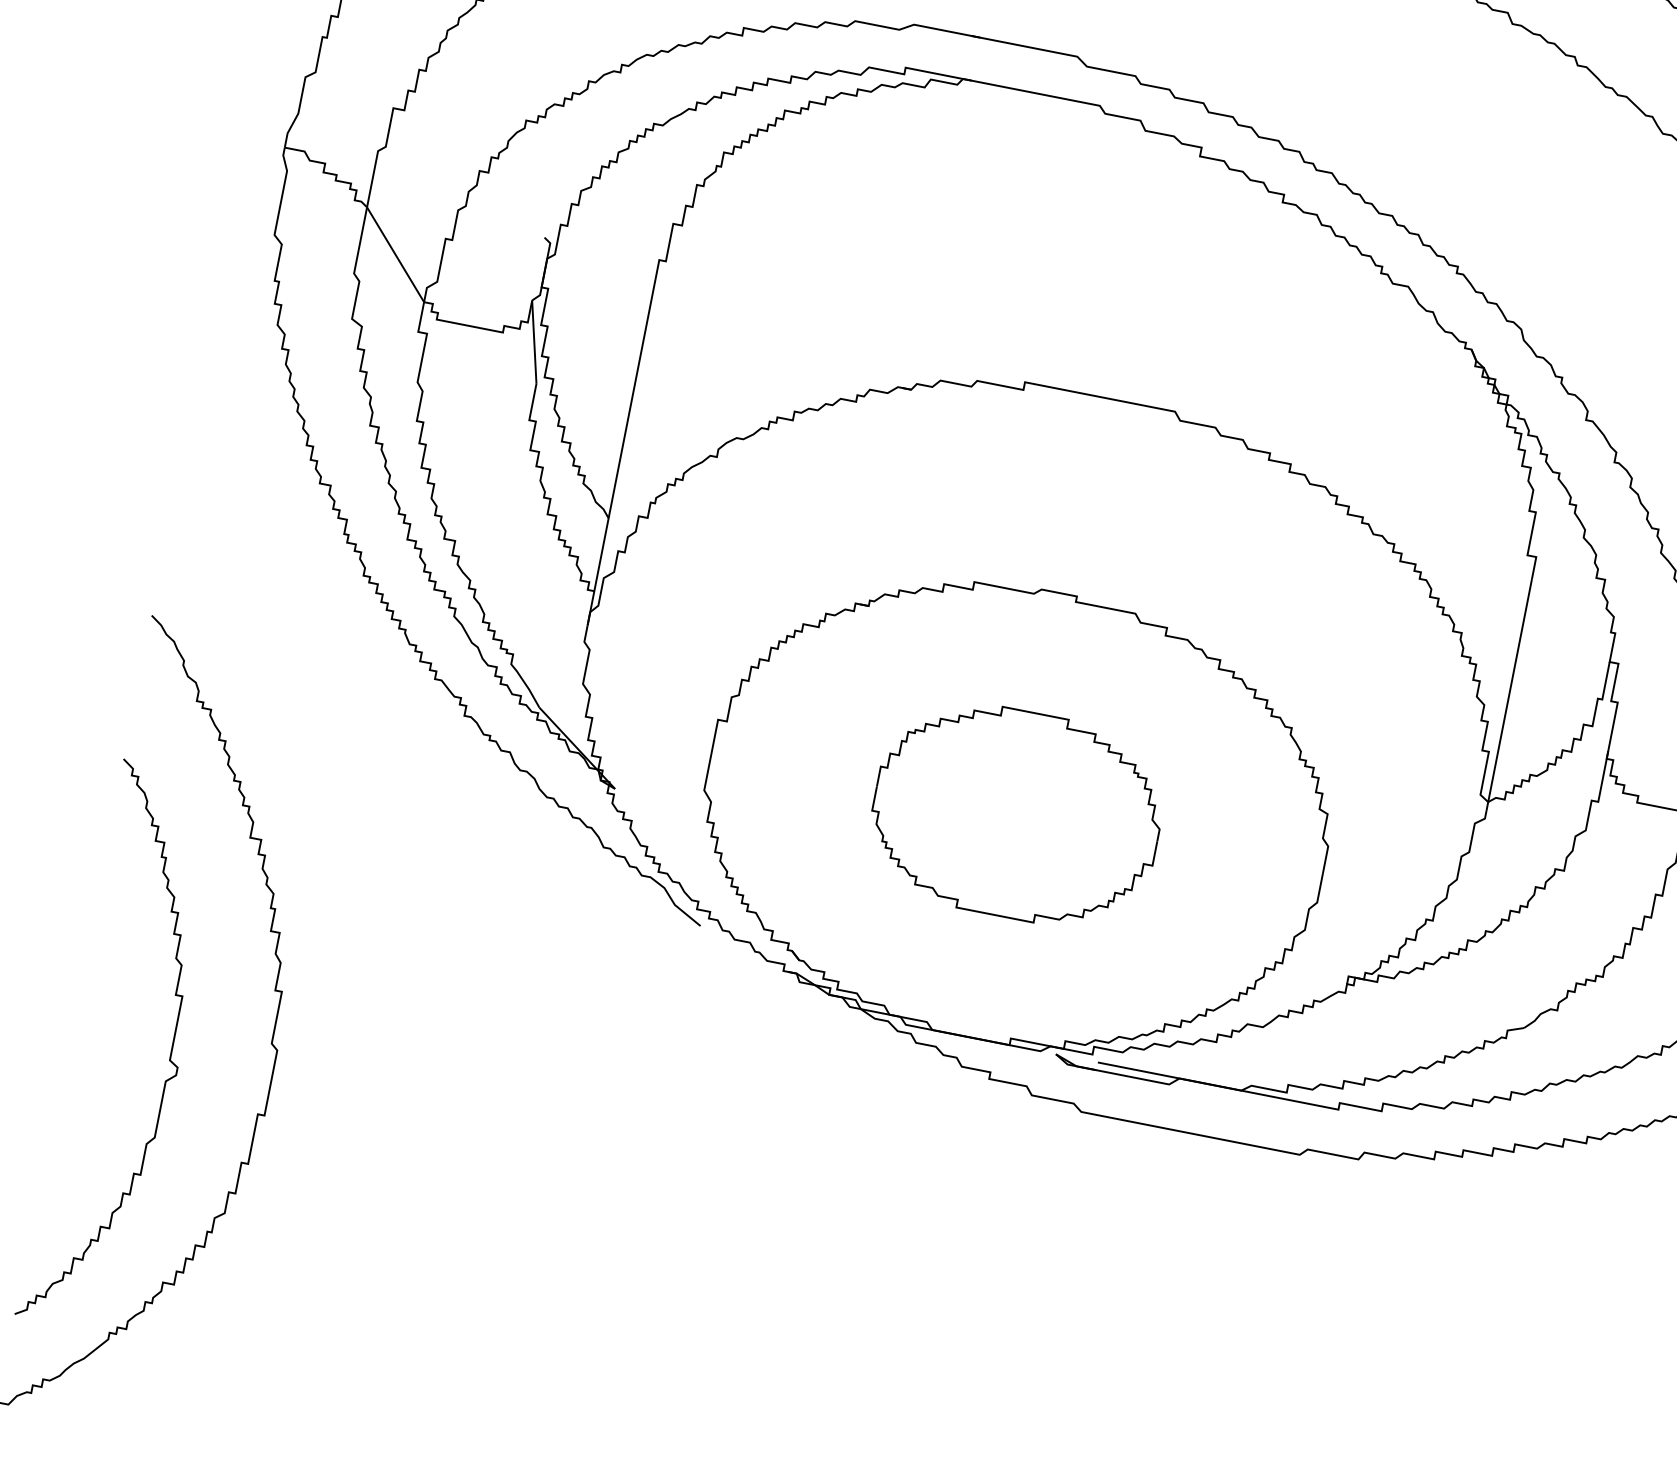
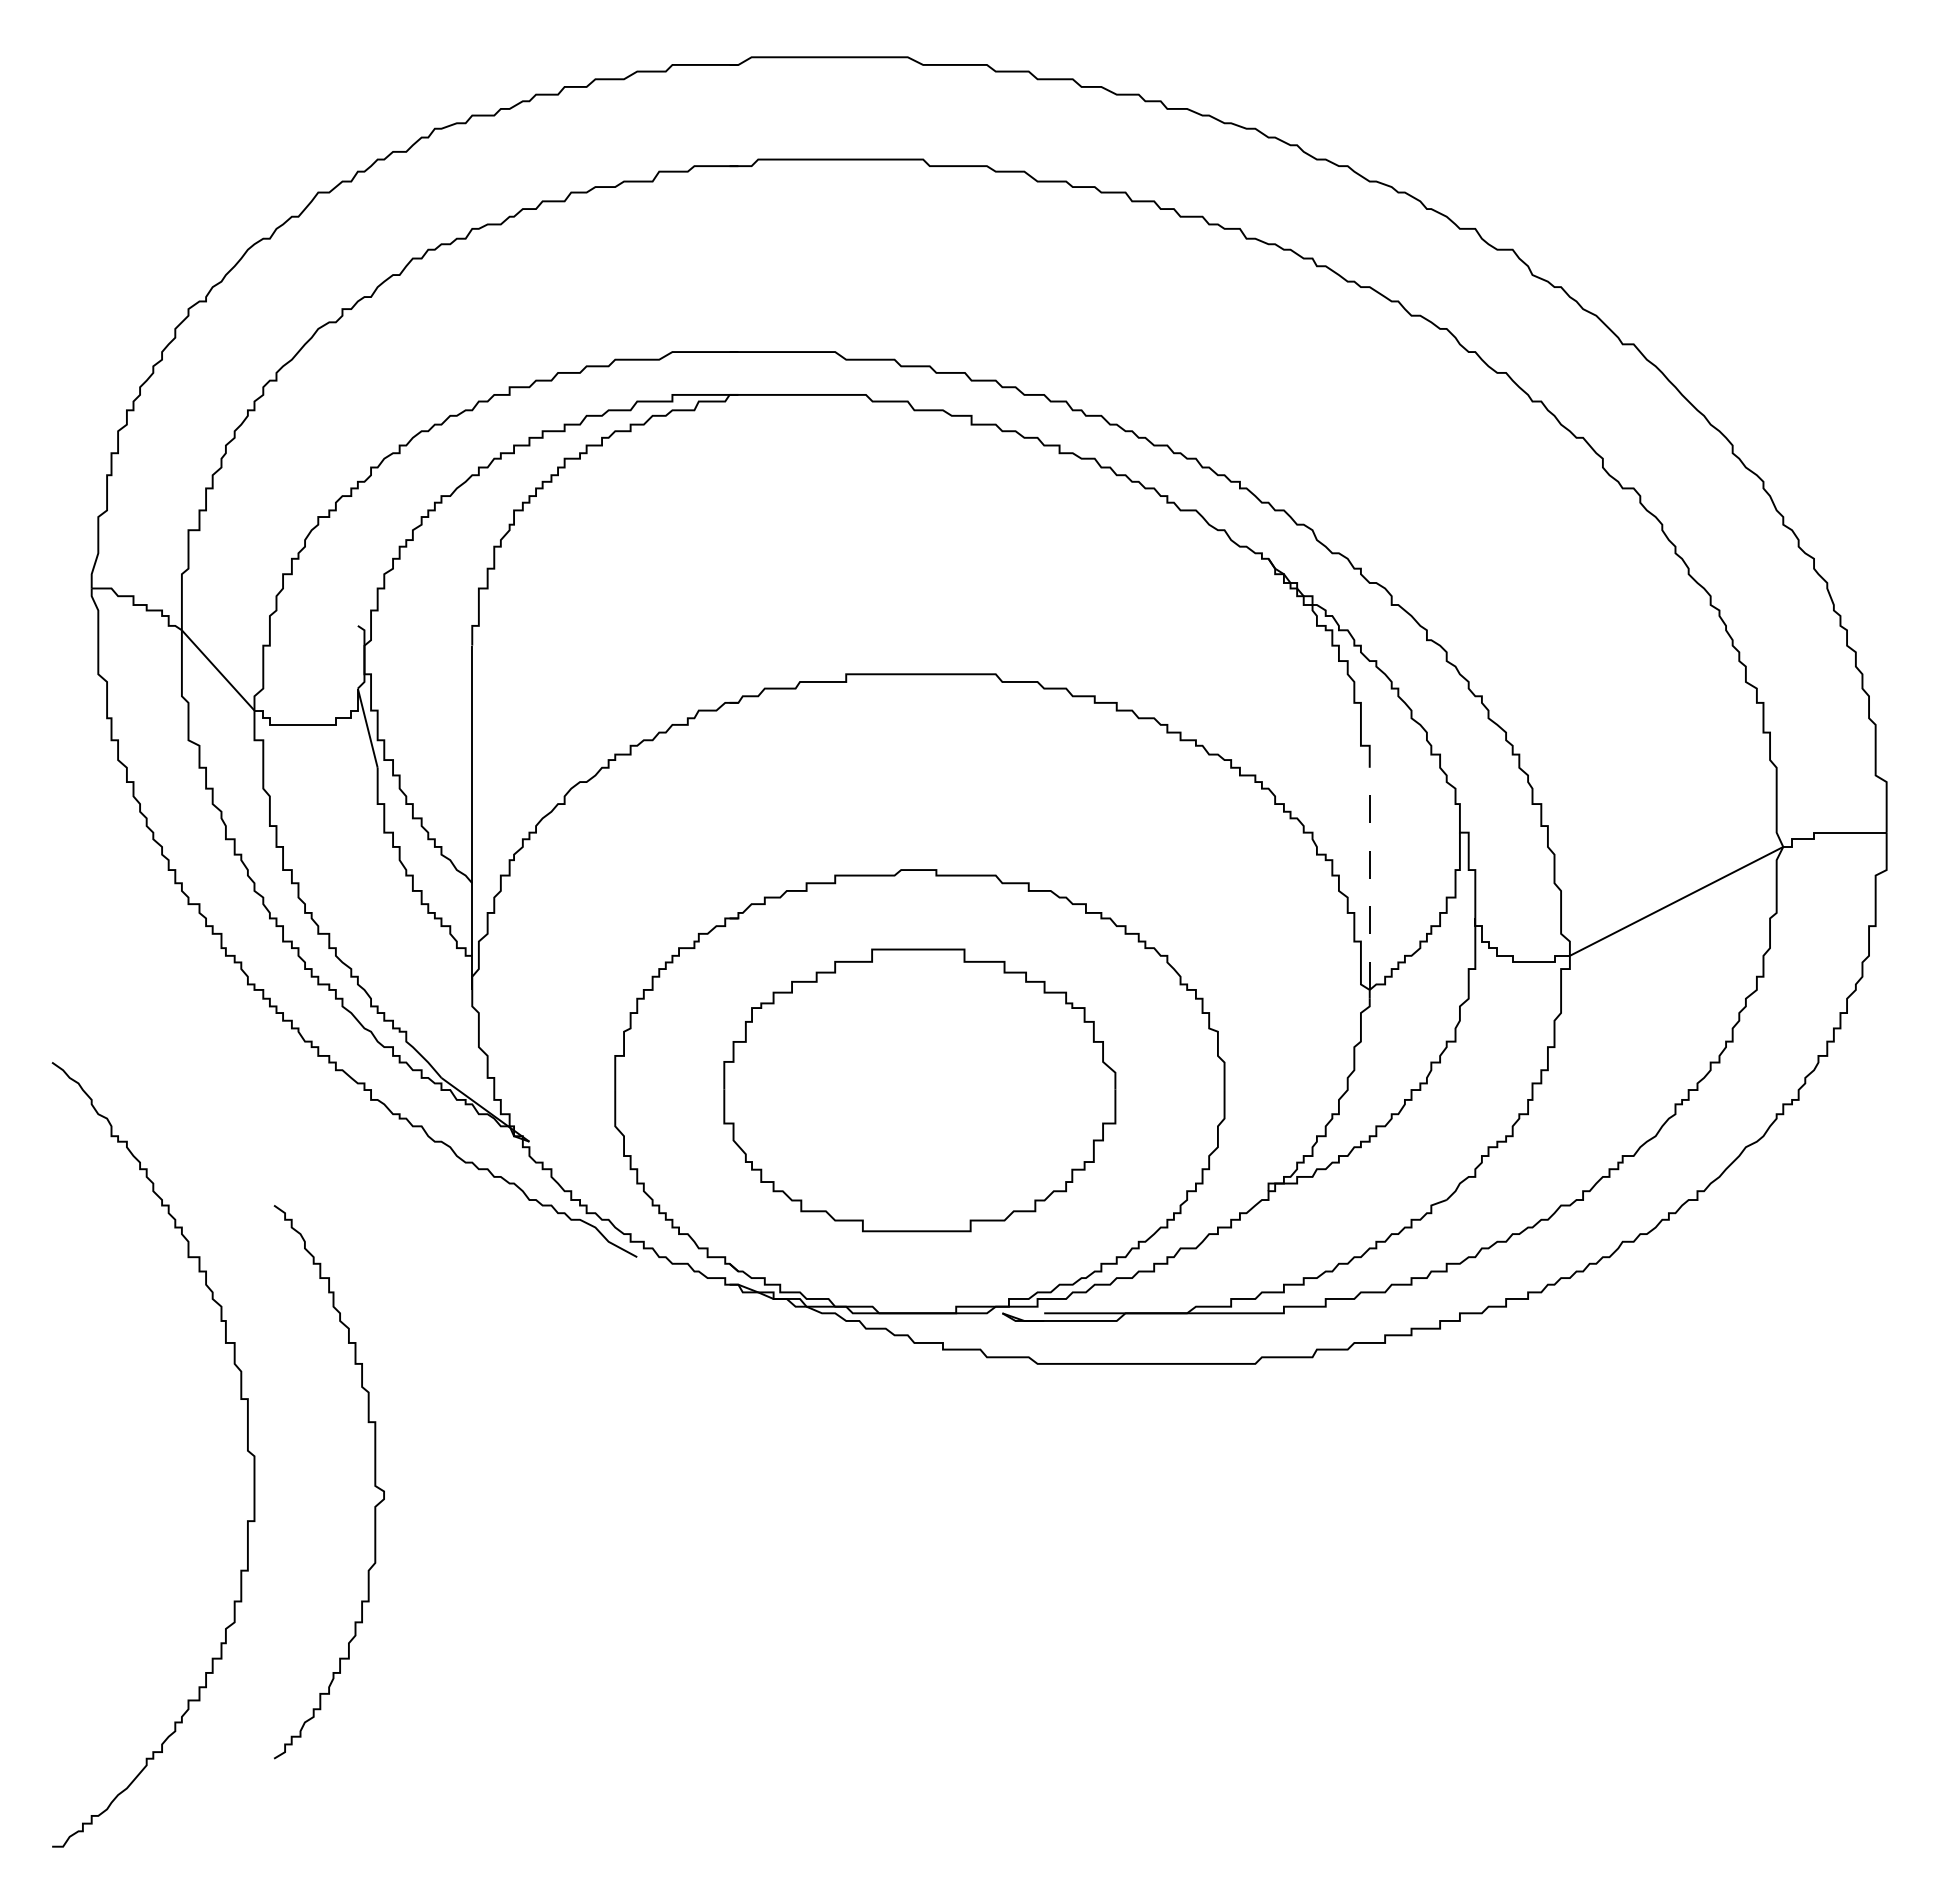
line: (1509, 690) -> (1369, 878), solid -> dashed
part: (1016, 814) -> (919, 1090), size x1.4
curve: (169, 1056) -> (374, 1482), moved

